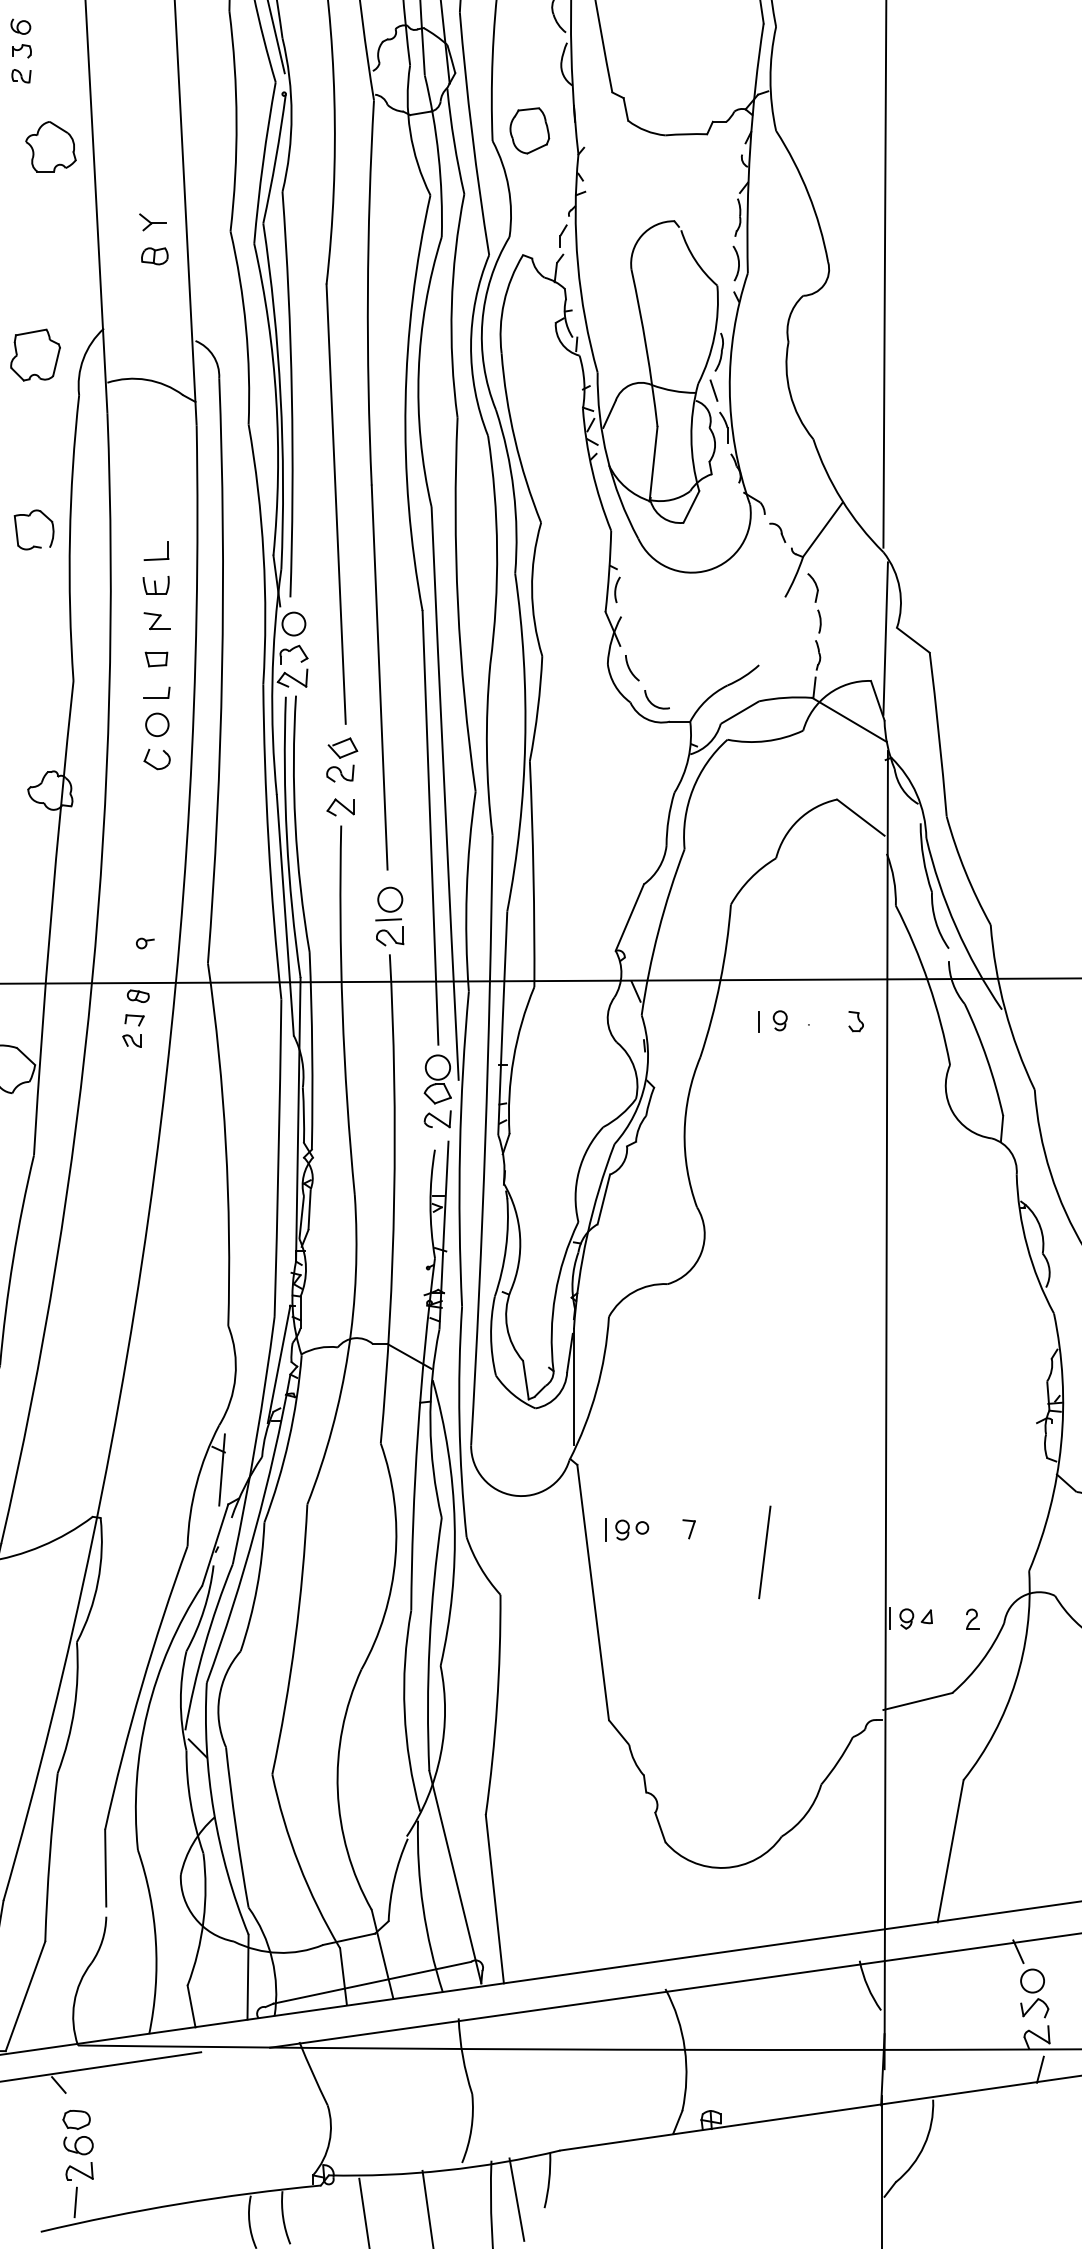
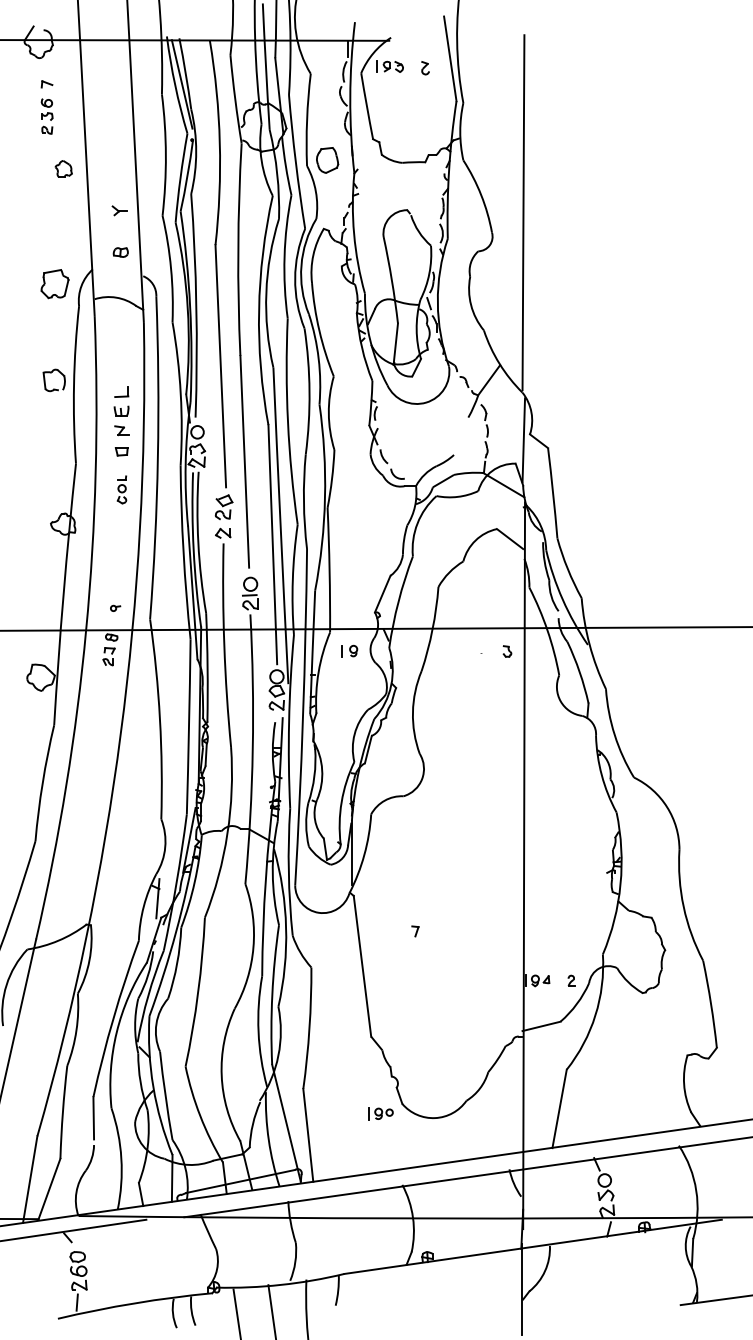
part: (50, 145) -> (63, 168), size x0.6
part: (154, 256) -> (120, 252), moved
part: (156, 727) -> (121, 489), size x0.6
part: (772, 1019) -> (349, 650), moved
part: (625, 1529) -> (380, 1113), moved
line: (765, 1551) -> (457, 943), removed
line: (516, 2198) -> (320, 1300), removed

